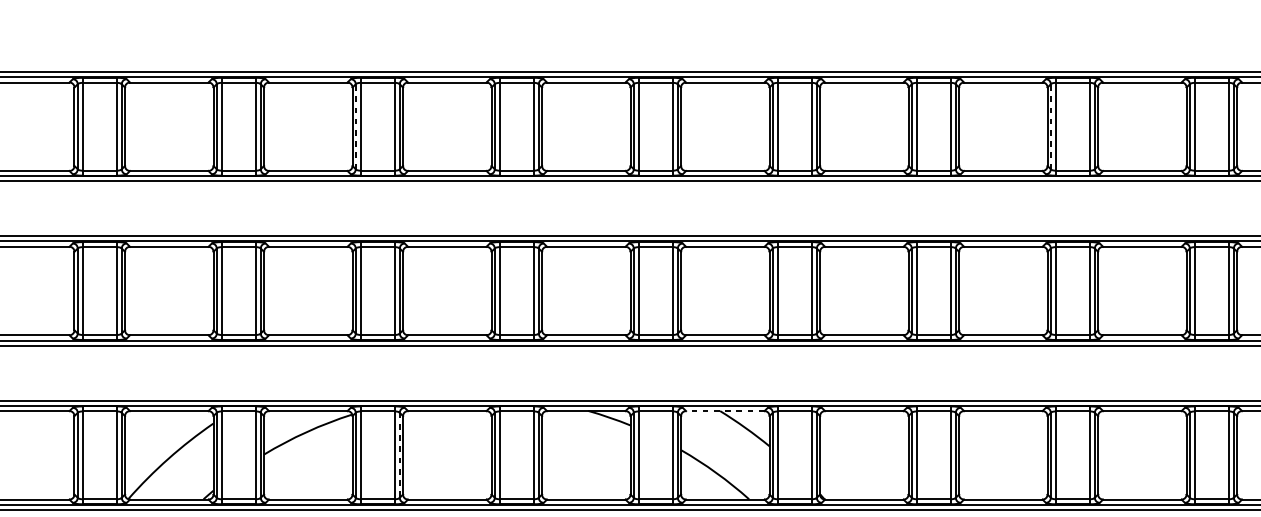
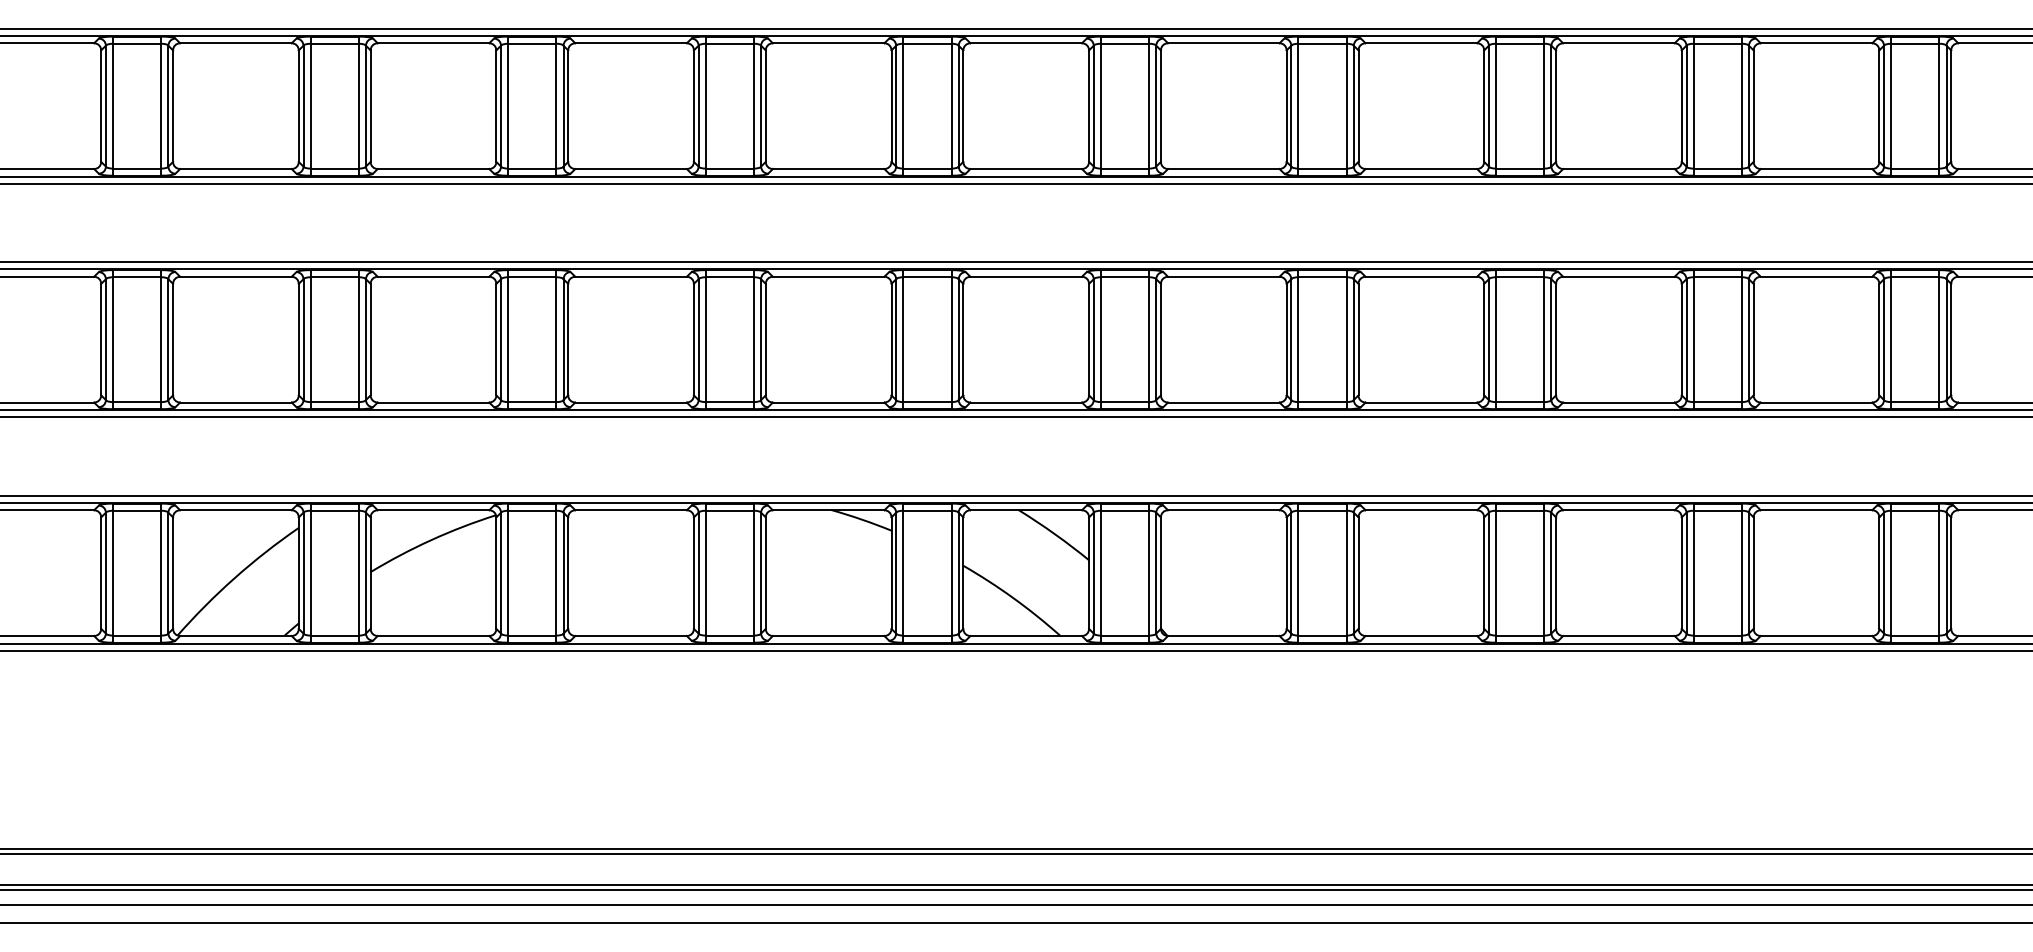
line: (356, 126) -> (501, 105), dashed -> solid
line: (1050, 126) -> (1488, 105), dashed -> solid
line: (725, 411) -> (1026, 510), dashed -> solid
line: (399, 455) -> (563, 573), dashed -> solid

